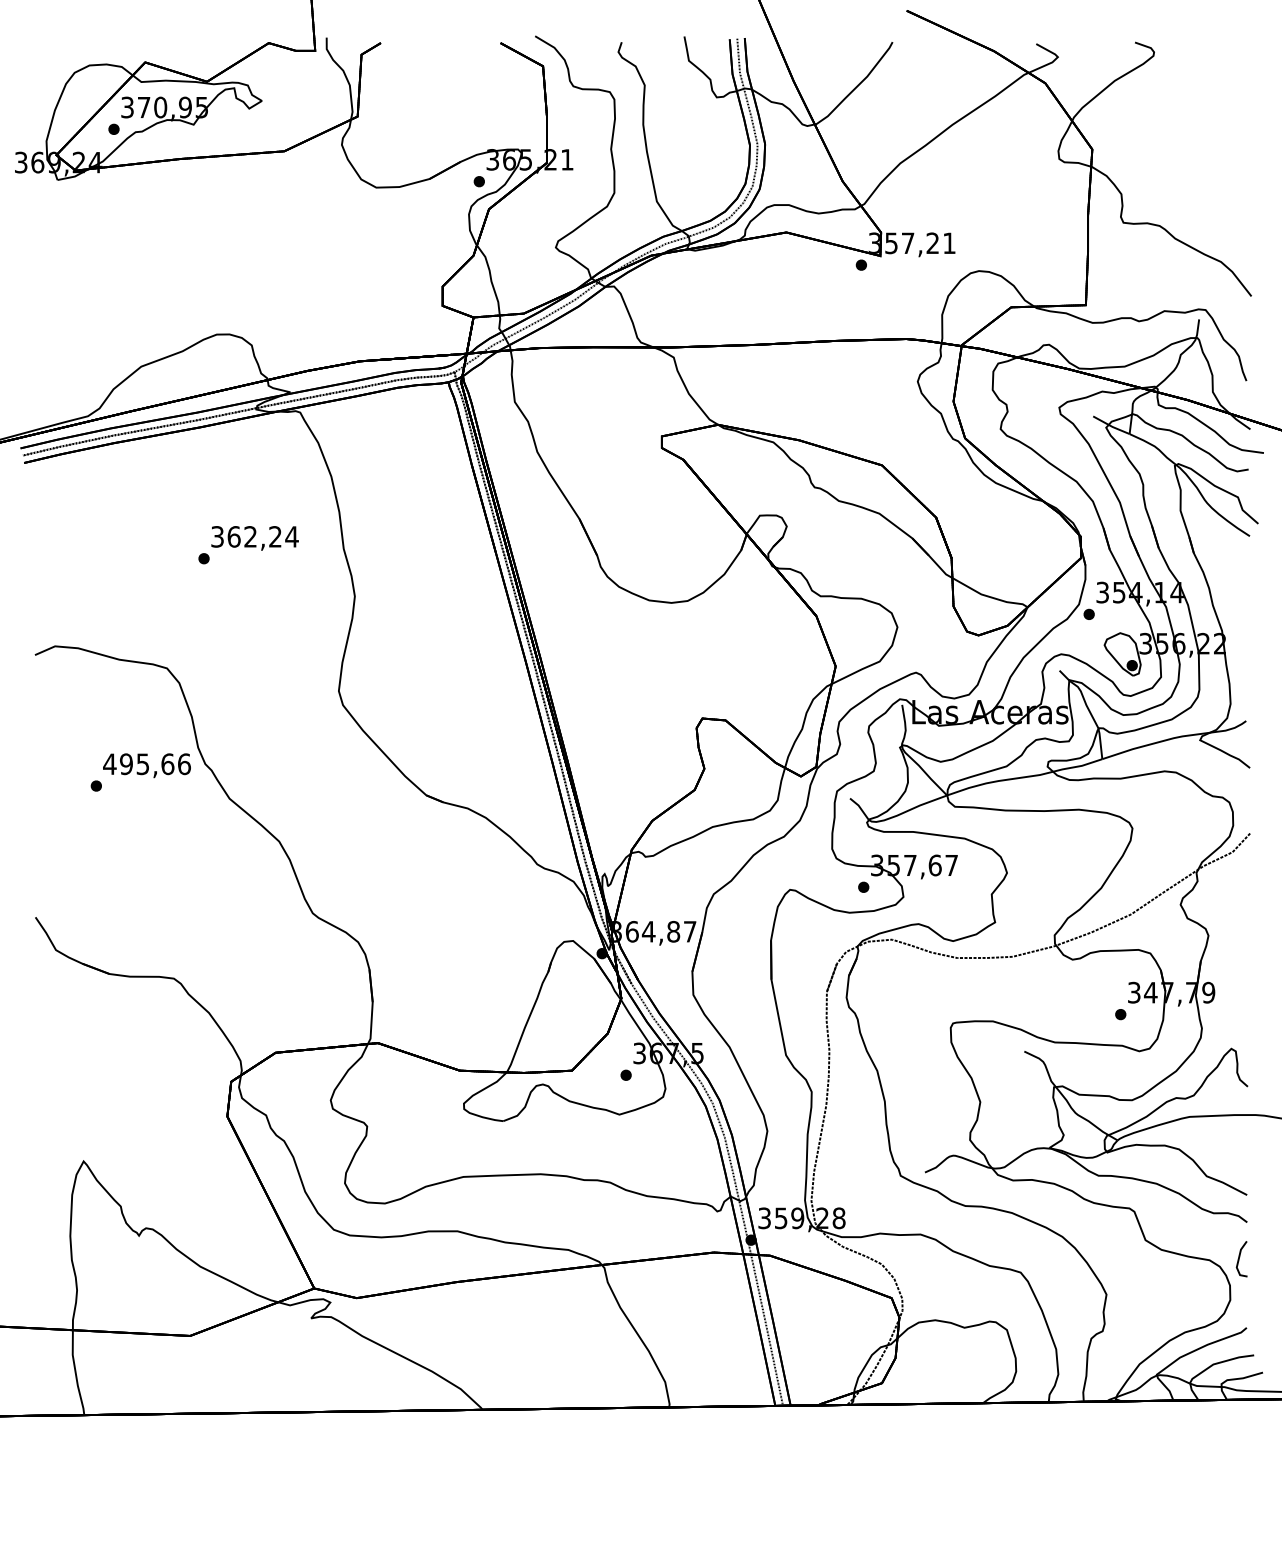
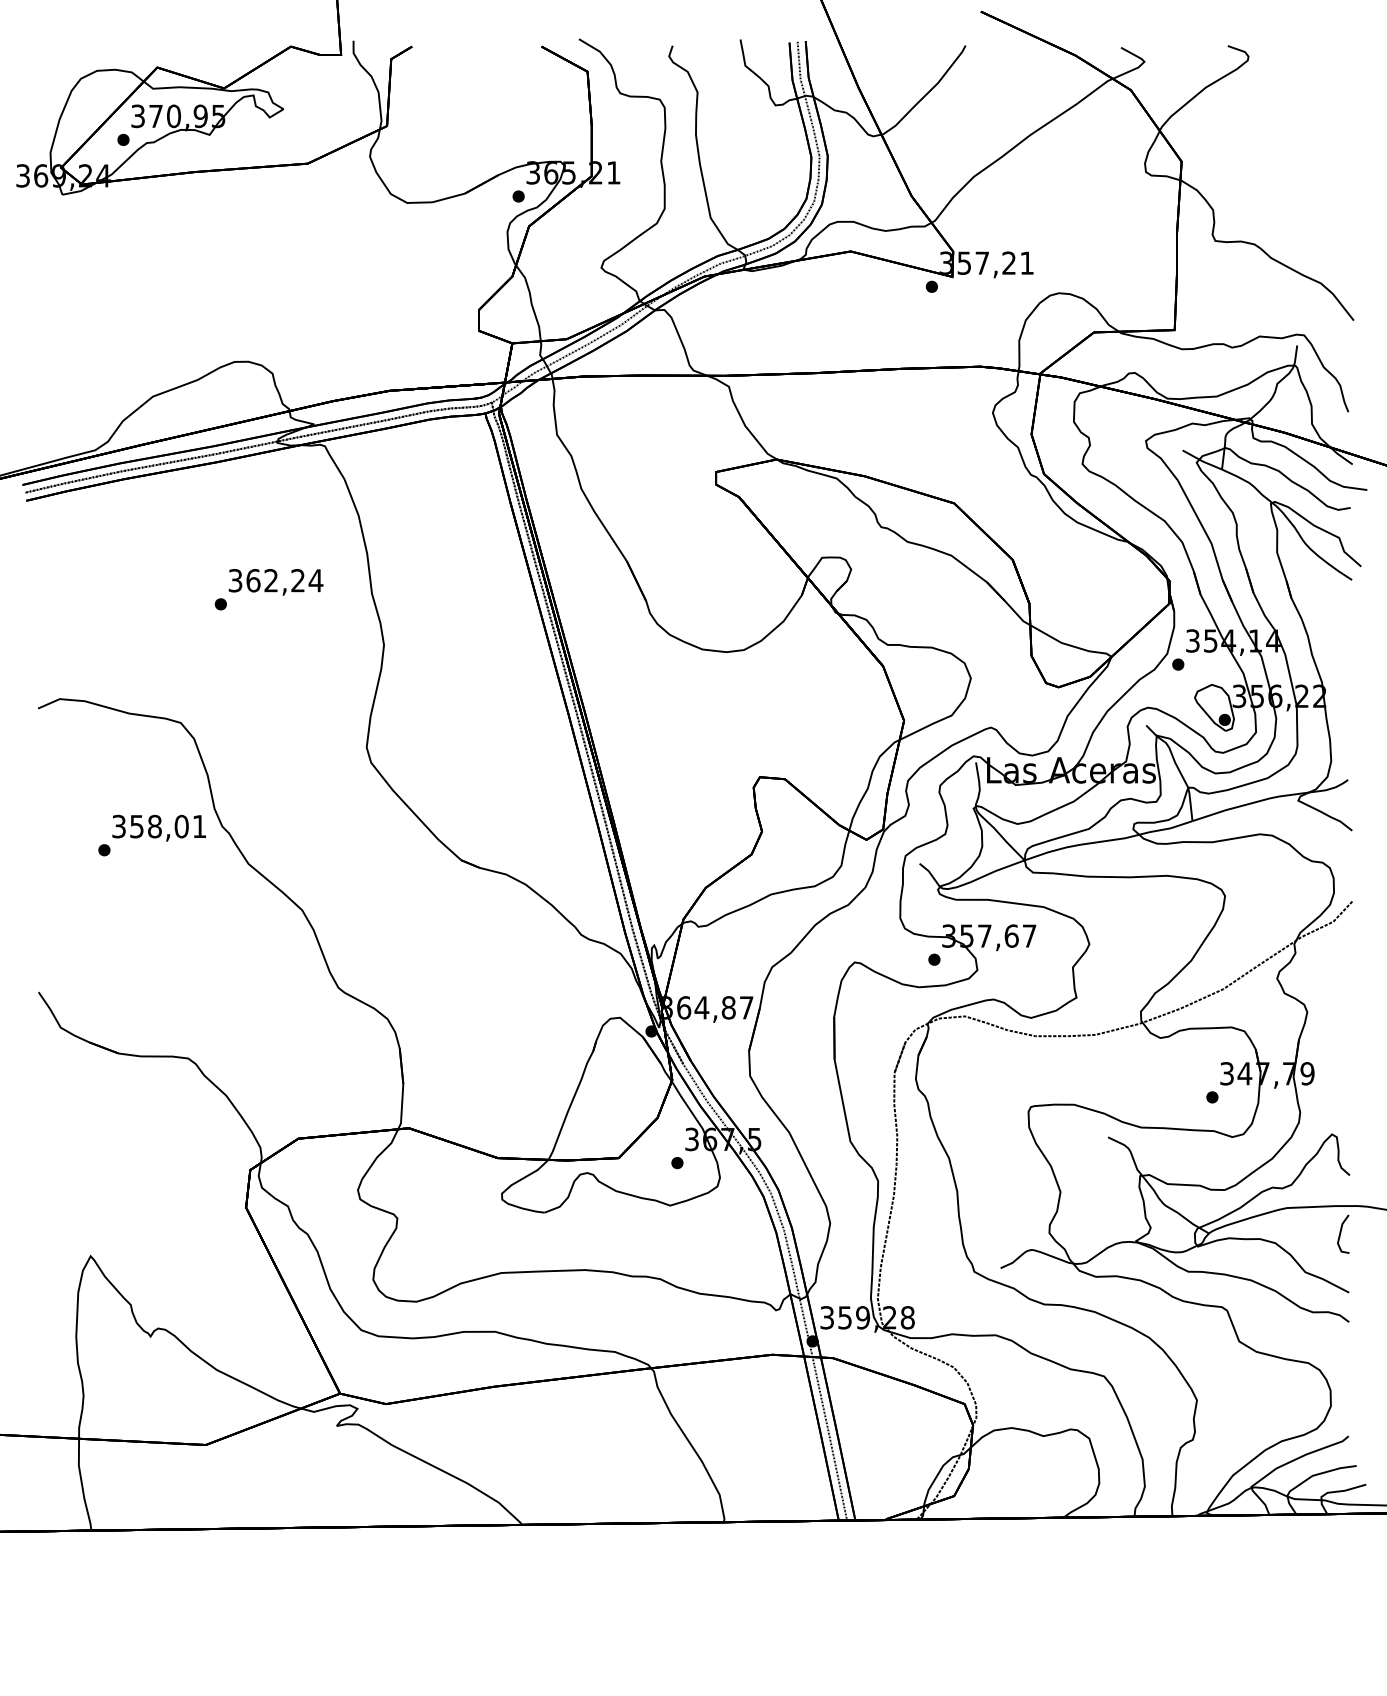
text: (146, 764) -> (158, 826), 495,66 -> 358,01
line: (1239, 1259) -> (1340, 1234), moved

